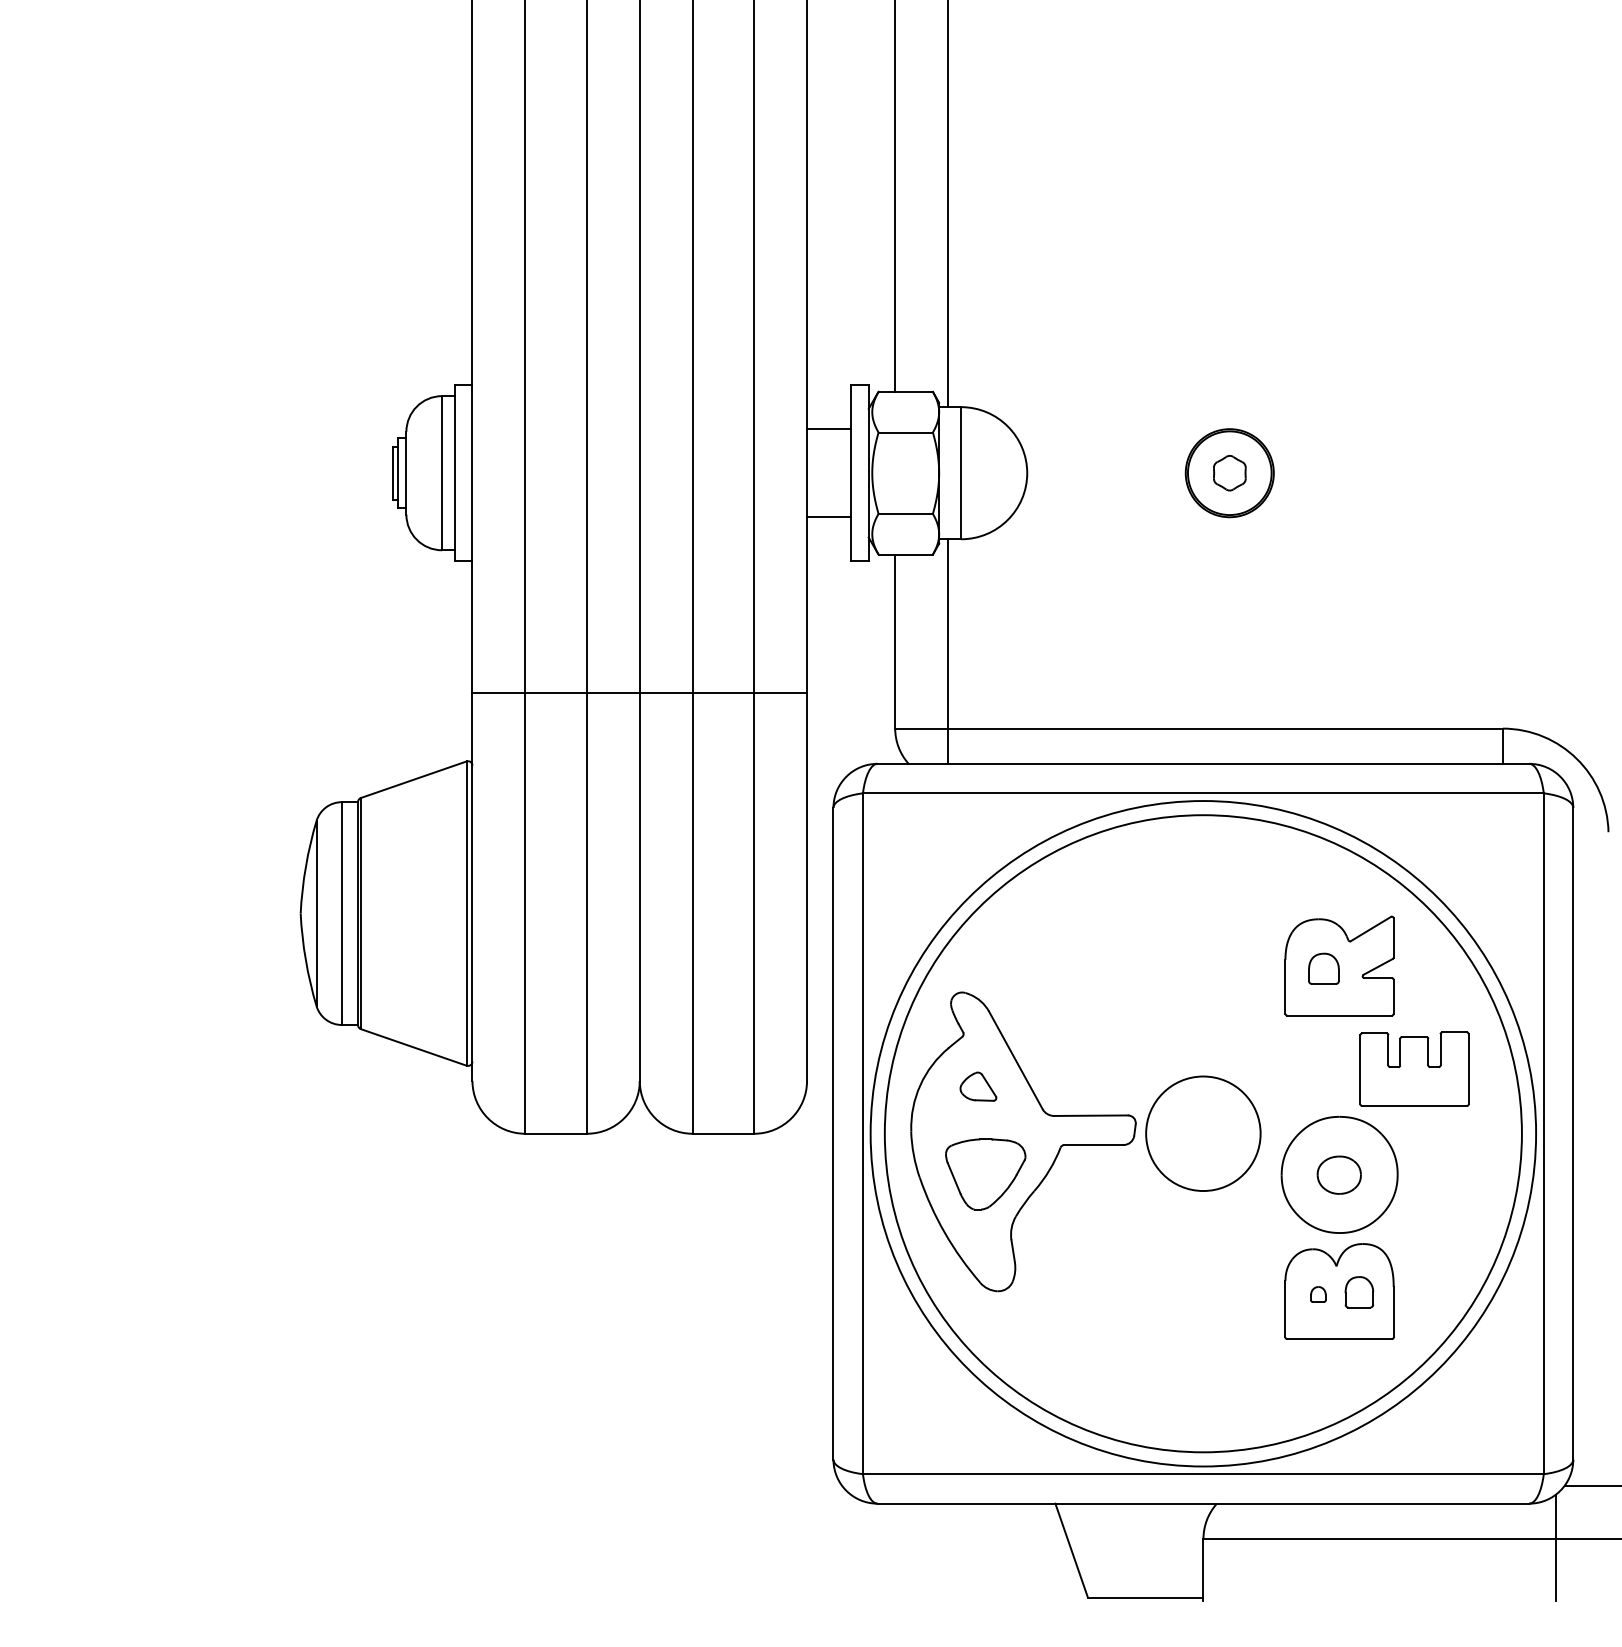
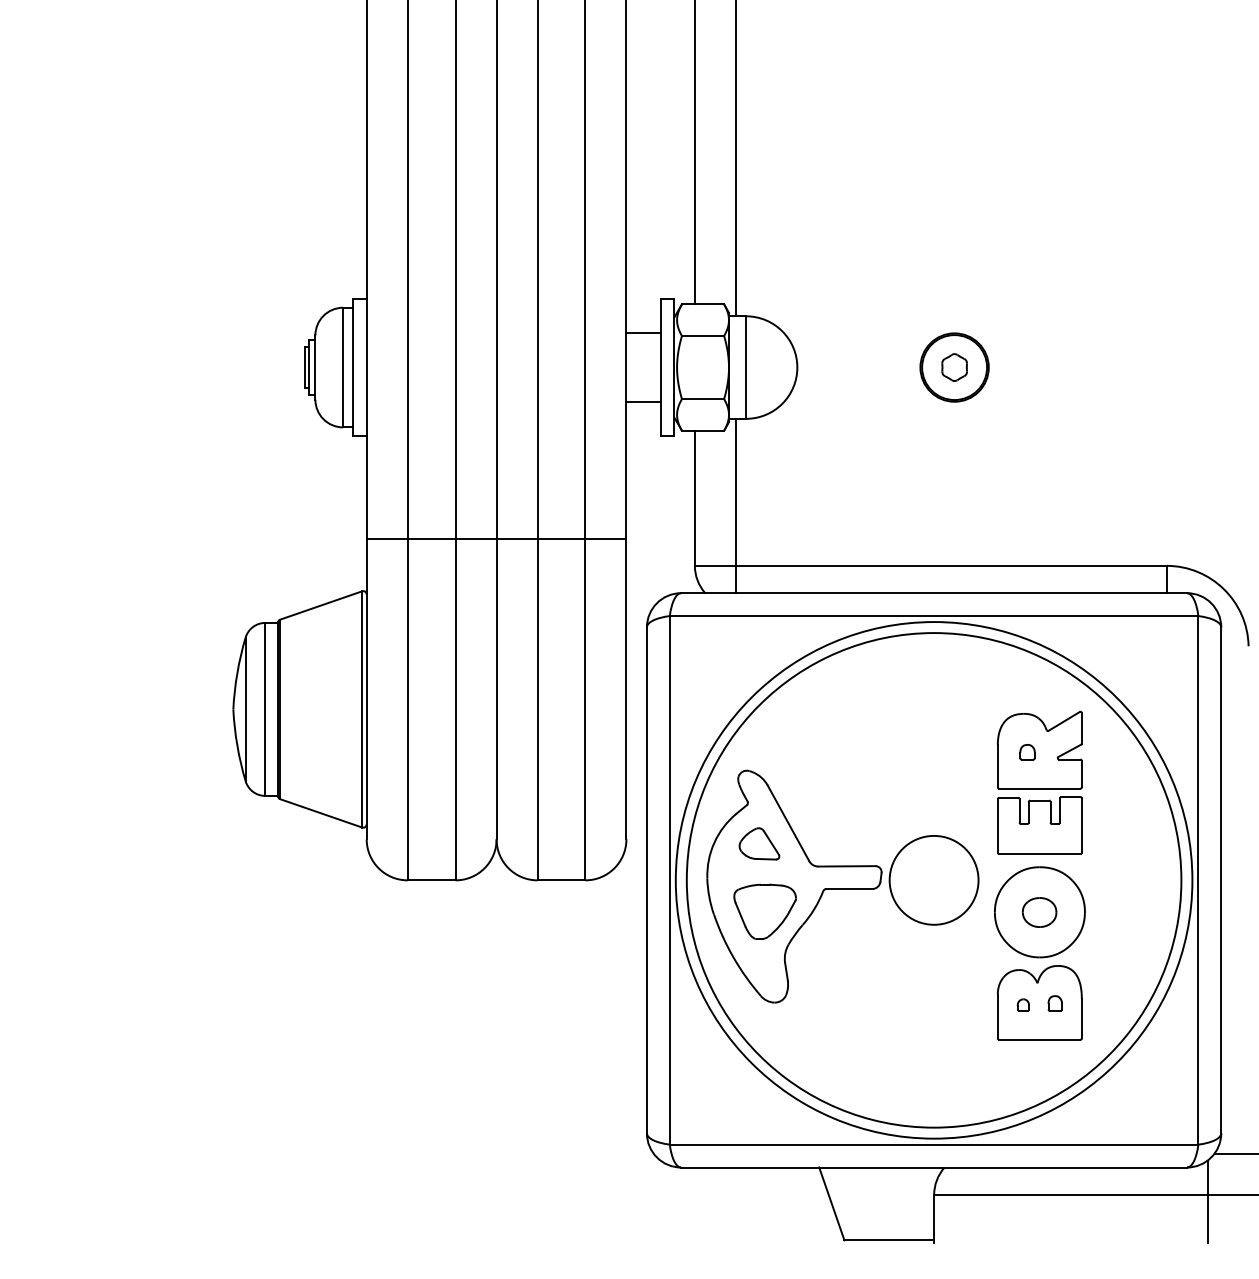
part: (1323, 968) -> (1027, 752), size x0.62
part: (1414, 1068) -> (1039, 825), moved
part: (978, 1086) -> (759, 843), size x1.43
part: (1359, 1292) -> (1055, 1003), size x0.62

